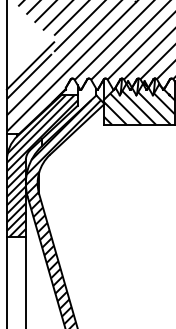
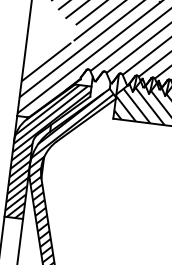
line: (30, 65) -> (48, 51), removed

